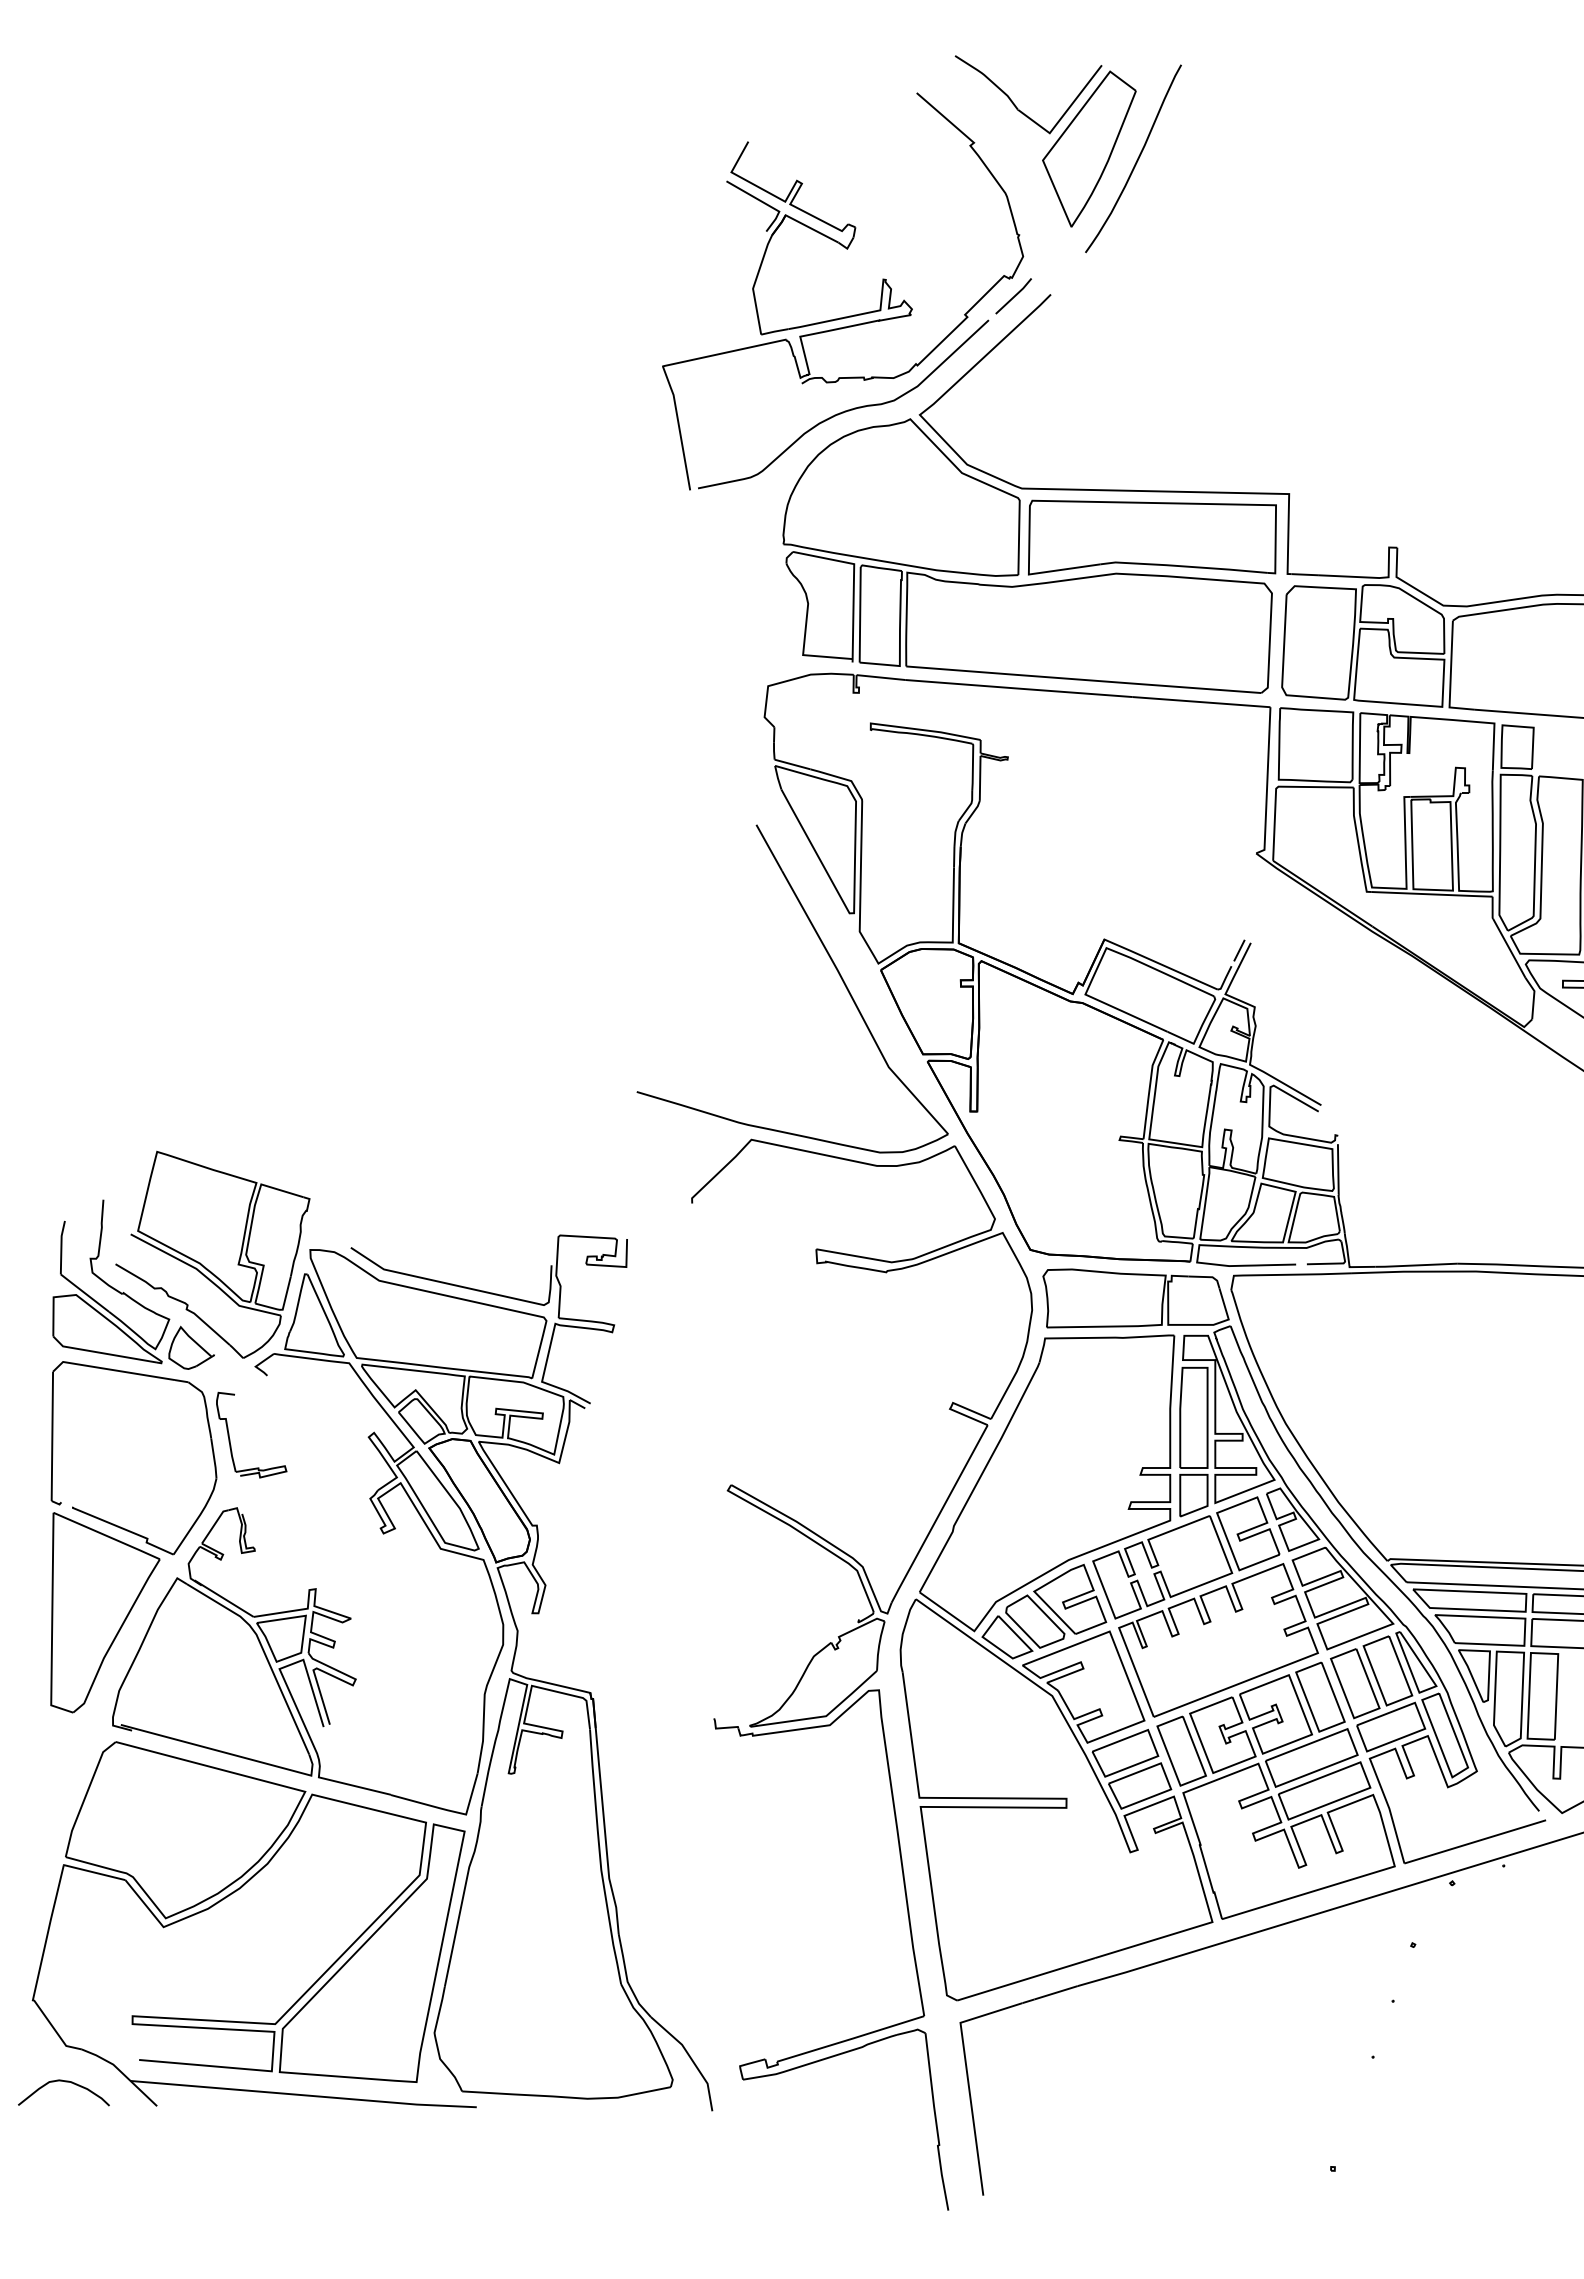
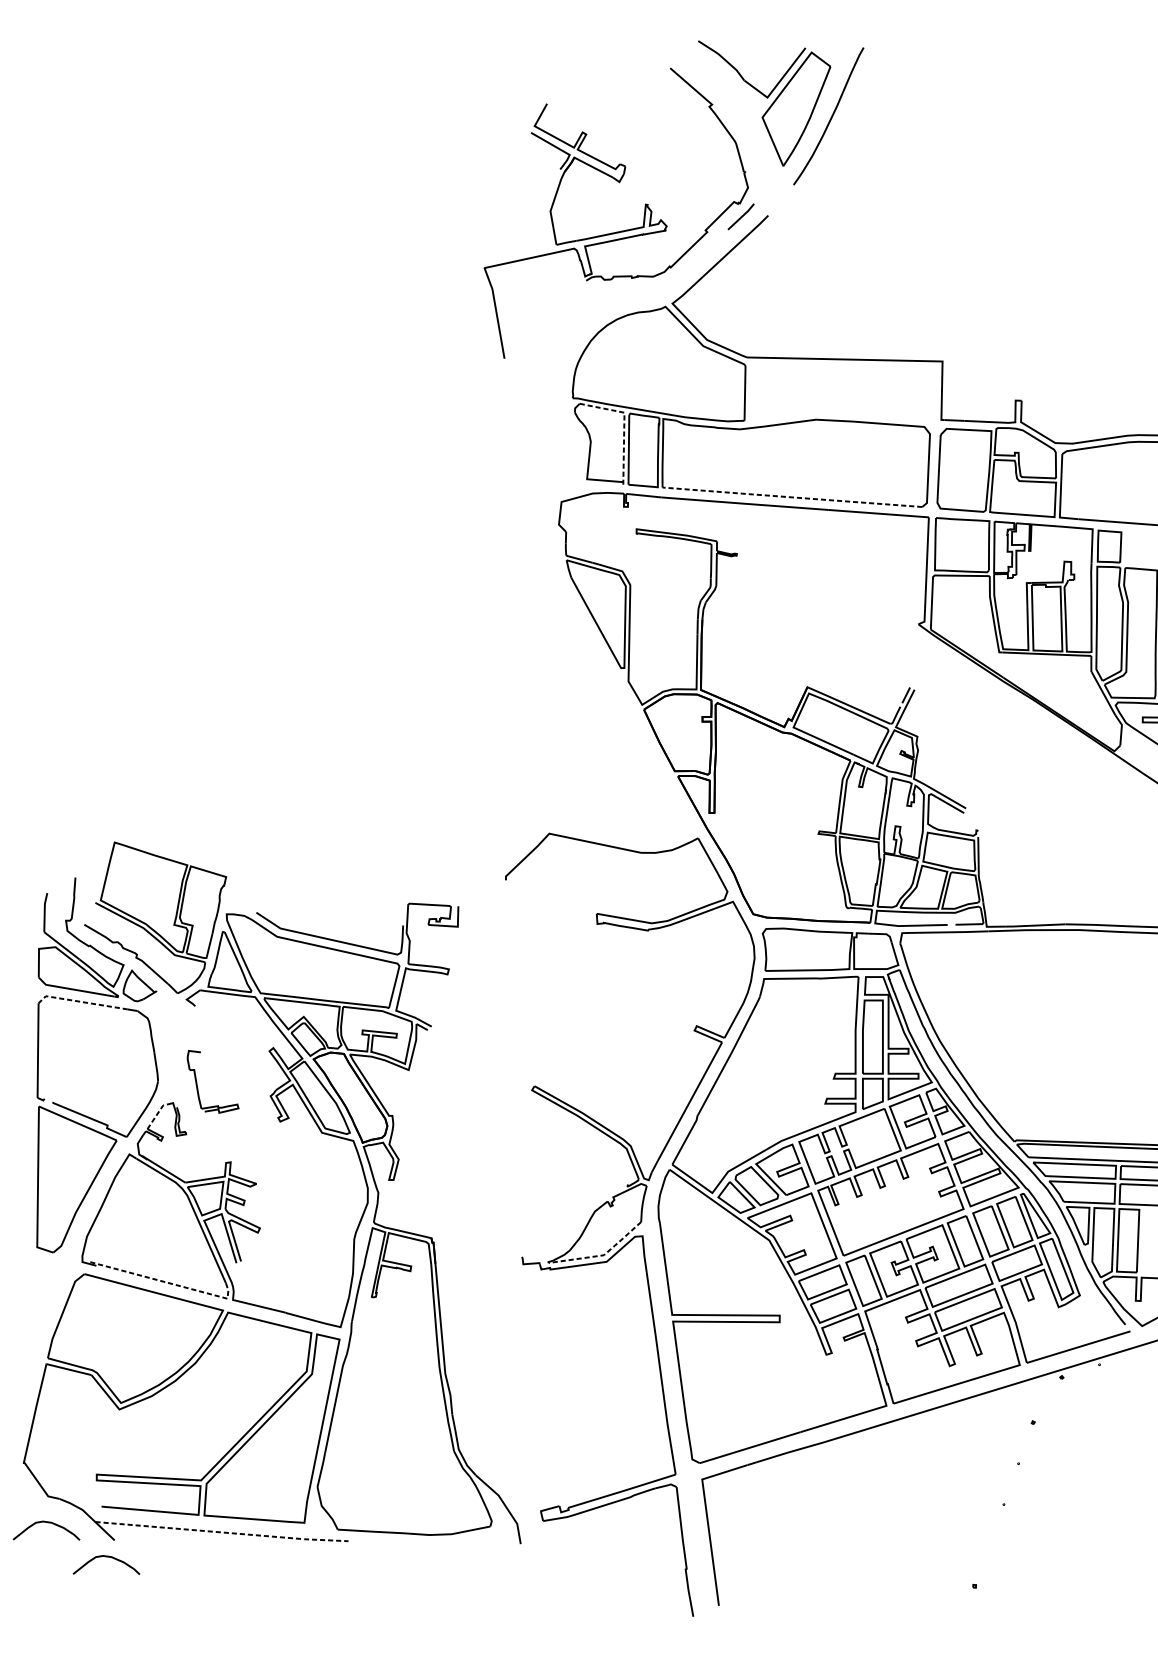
curve: (844, 410) -> (617, 300), removed
part: (1152, 537) -> (842, 393), removed
line: (853, 582) -> (623, 426), solid -> dashed
line: (1083, 679) -> (792, 497), solid -> dashed
part: (833, 965) -> (609, 706), removed
line: (112, 1369) -> (82, 1001), solid -> dashed
part: (230, 1439) -> (197, 1085), moved
line: (214, 1524) -> (156, 1115), solid -> dashed
line: (823, 1716) -> (602, 1255), solid -> dashed
line: (227, 1753) -> (166, 1282), solid -> dashed
line: (305, 2095) -> (223, 1532), solid -> dashed
curve: (147, 2129) -> (107, 1557), added

